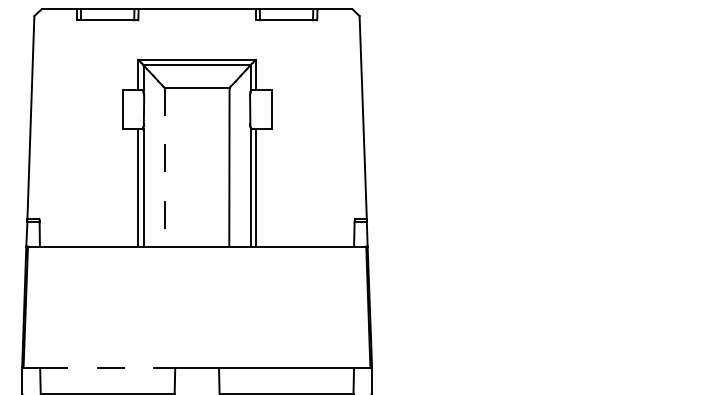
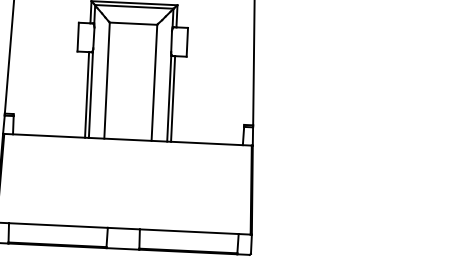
line: (164, 167) -> (106, 80), dashed -> solid
line: (107, 367) -> (58, 225), dashed -> solid

